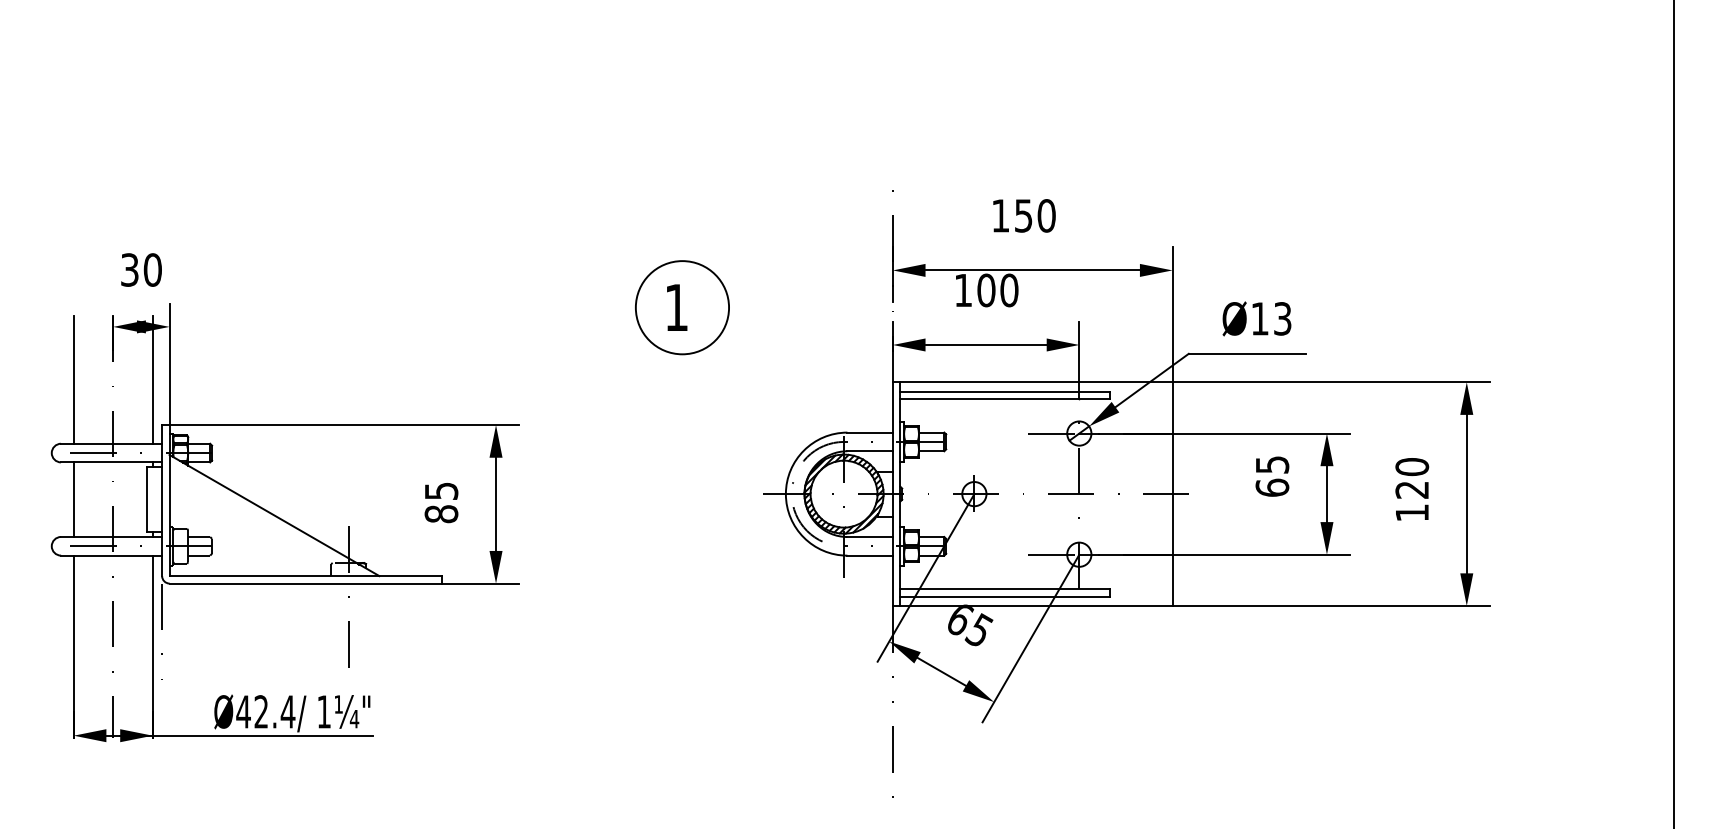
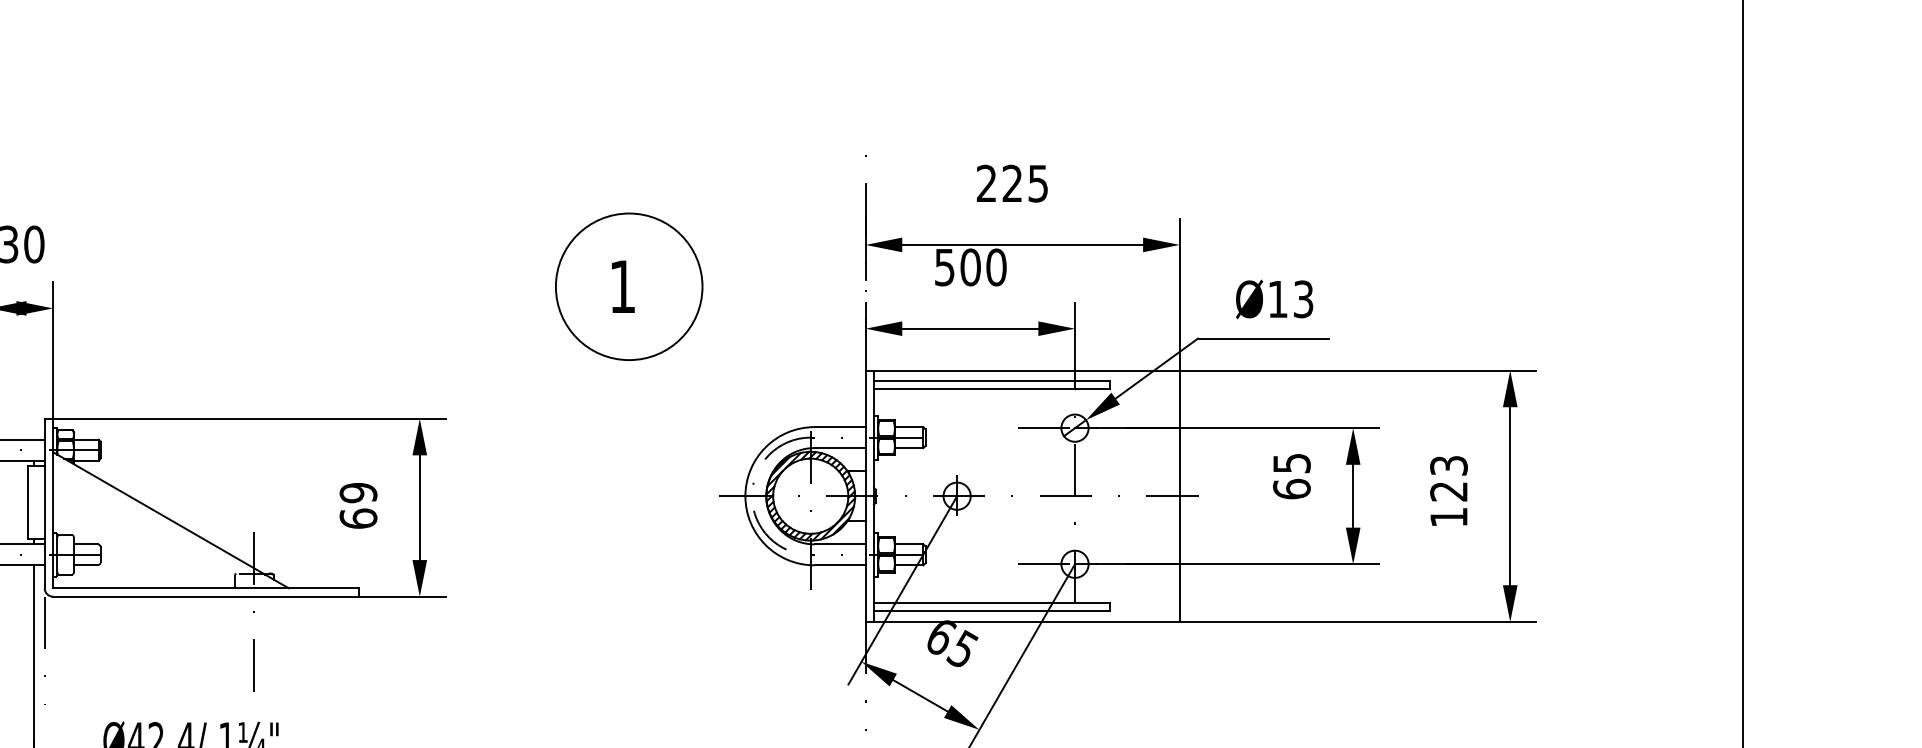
text: (1023, 215) -> (1012, 183), 150 -> 225
text: (962, 290) -> (943, 267), 100 -> 500
circle: (682, 307) -> (629, 286), size x1.4
line: (152, 379) -> (33, 367), removed
text: (1412, 467) -> (1449, 466), 120 -> 123
text: (441, 502) -> (358, 505), 85 -> 69

